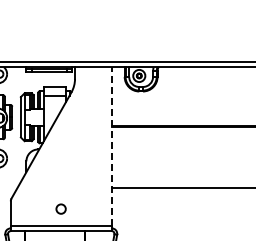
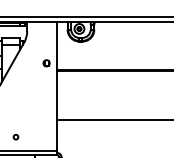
part: (98, 117) -> (46, 62), added
line: (111, 145) -> (56, 85), dashed -> solid
circle: (61, 208) -> (16, 136), size x0.62

